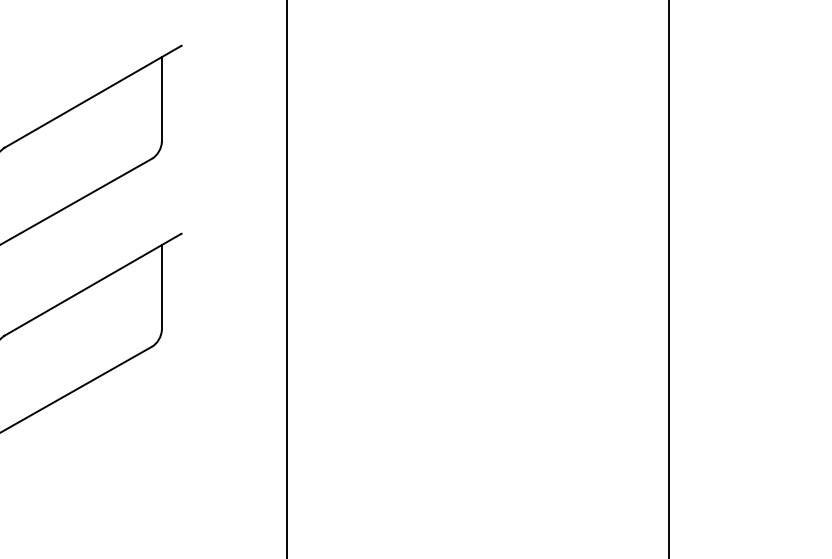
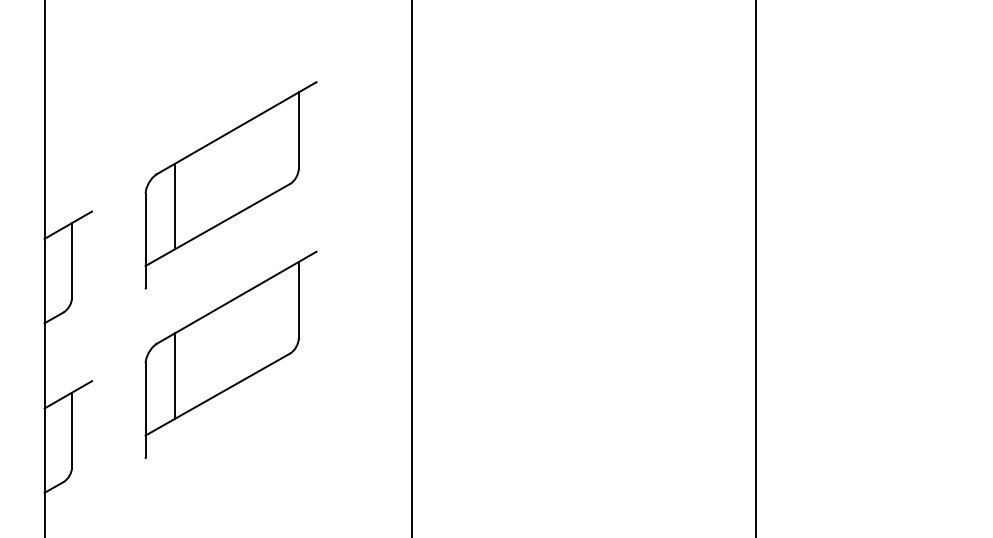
line: (25, 183) -> (175, 206), added
line: (25, 370) -> (175, 375), added

